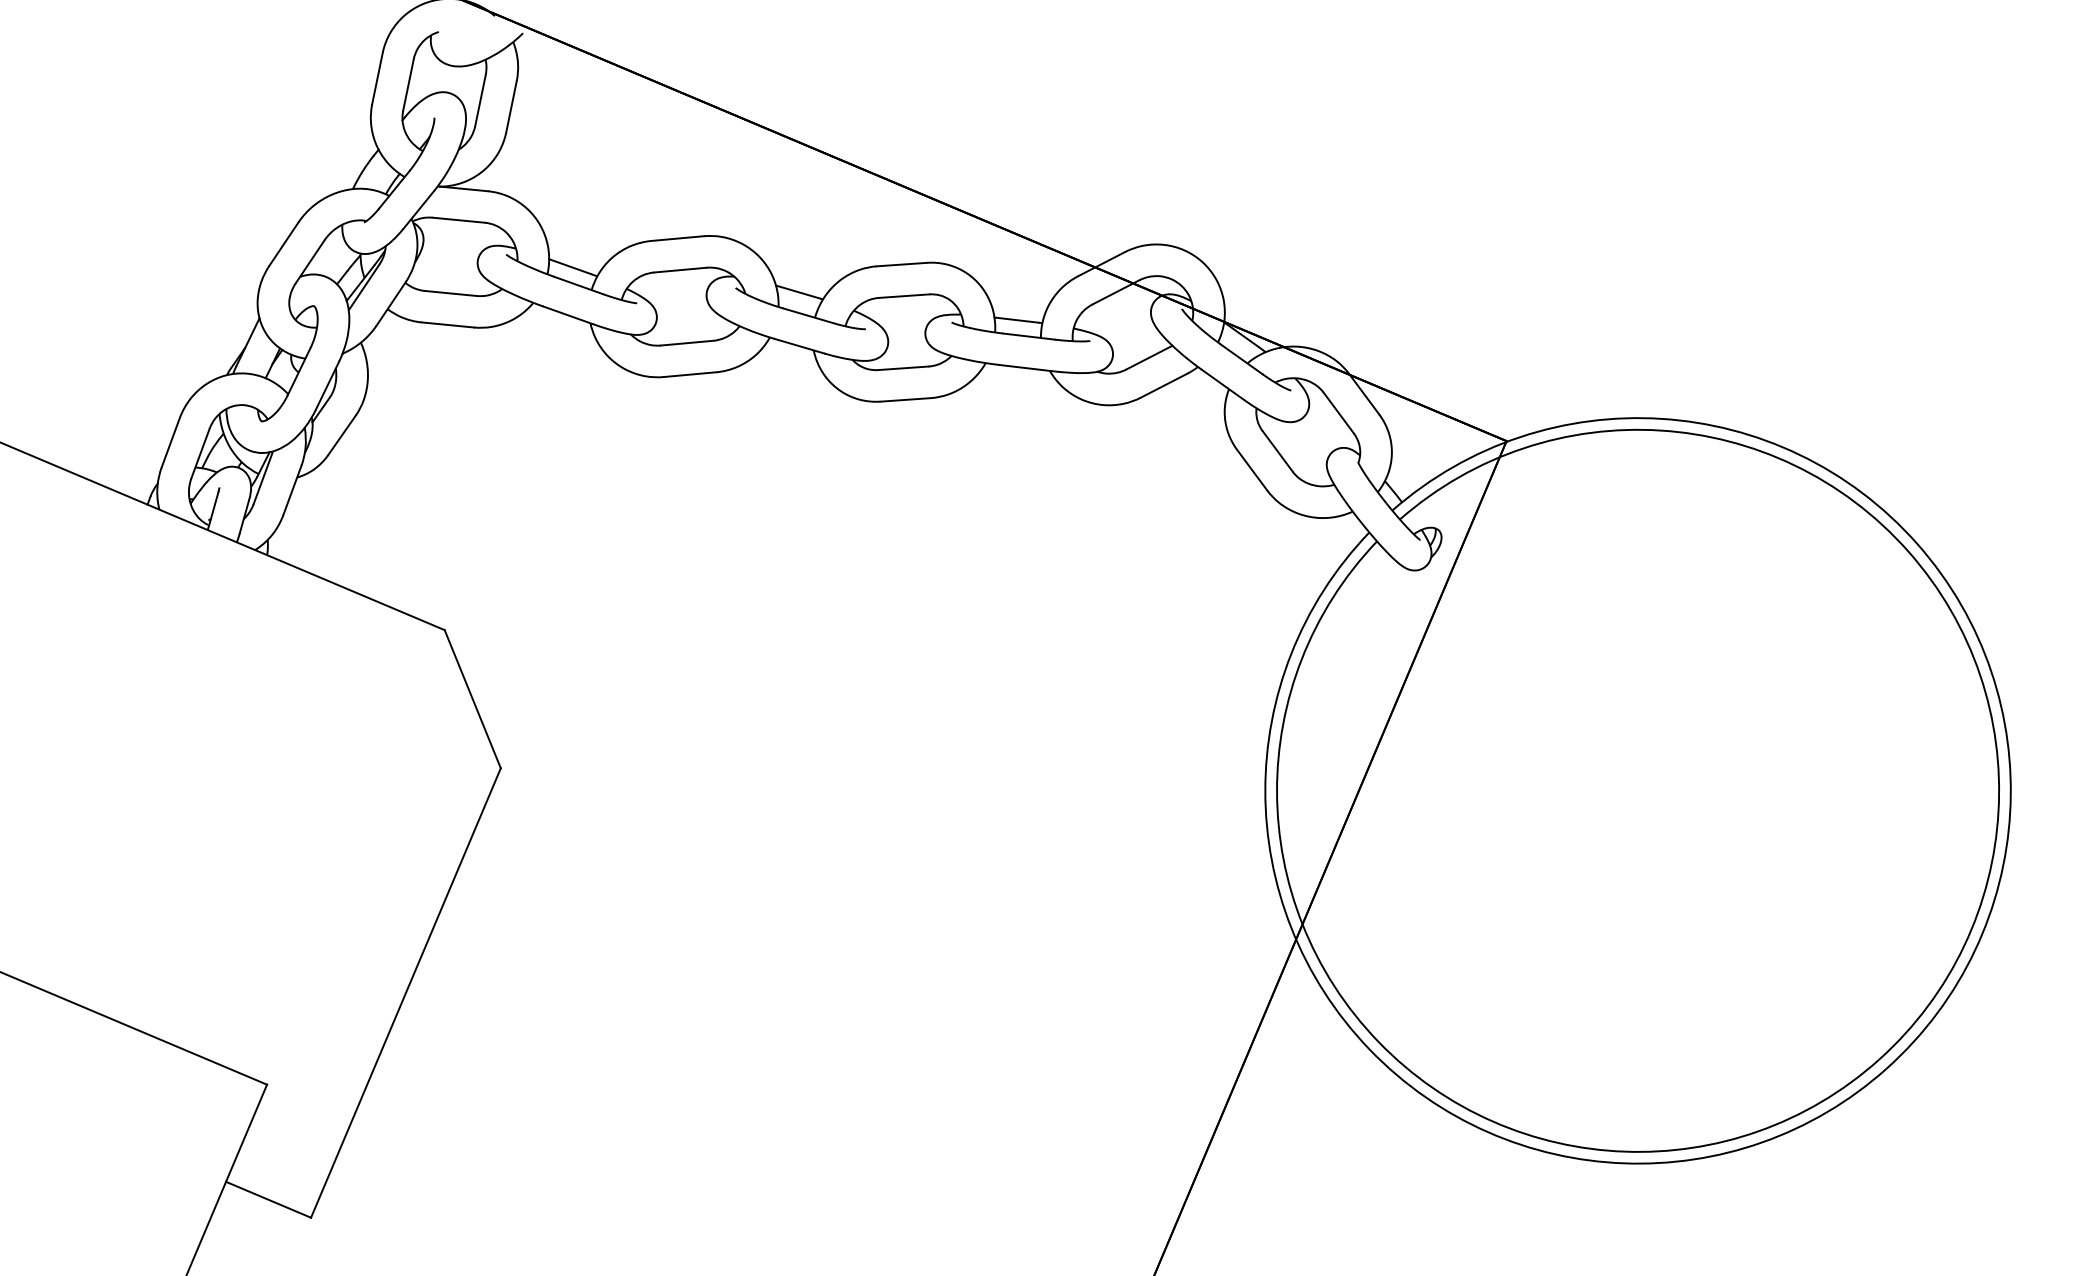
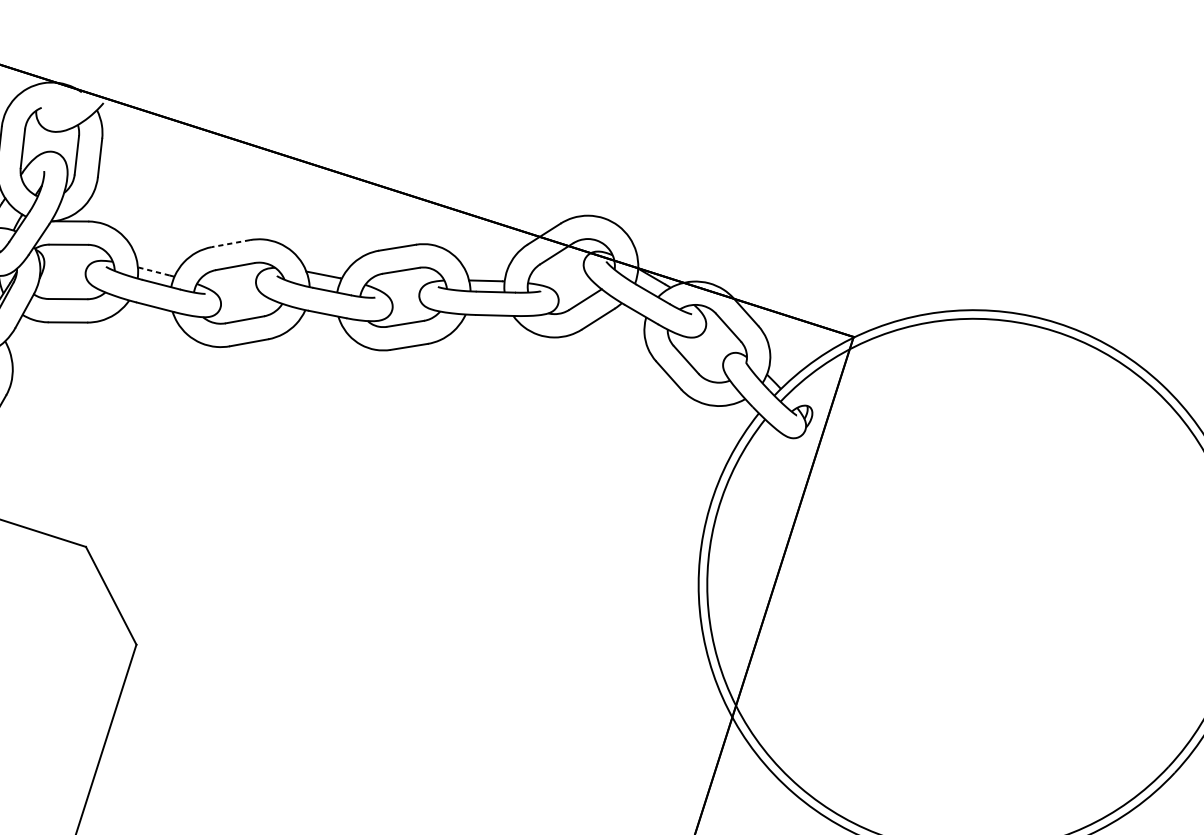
line: (677, 238) -> (230, 243), solid -> dashed
line: (569, 266) -> (153, 271), solid -> dashed

